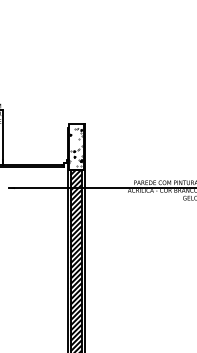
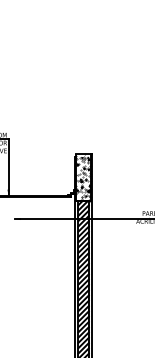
hatch: (75, 147) -> (82, 177), added

